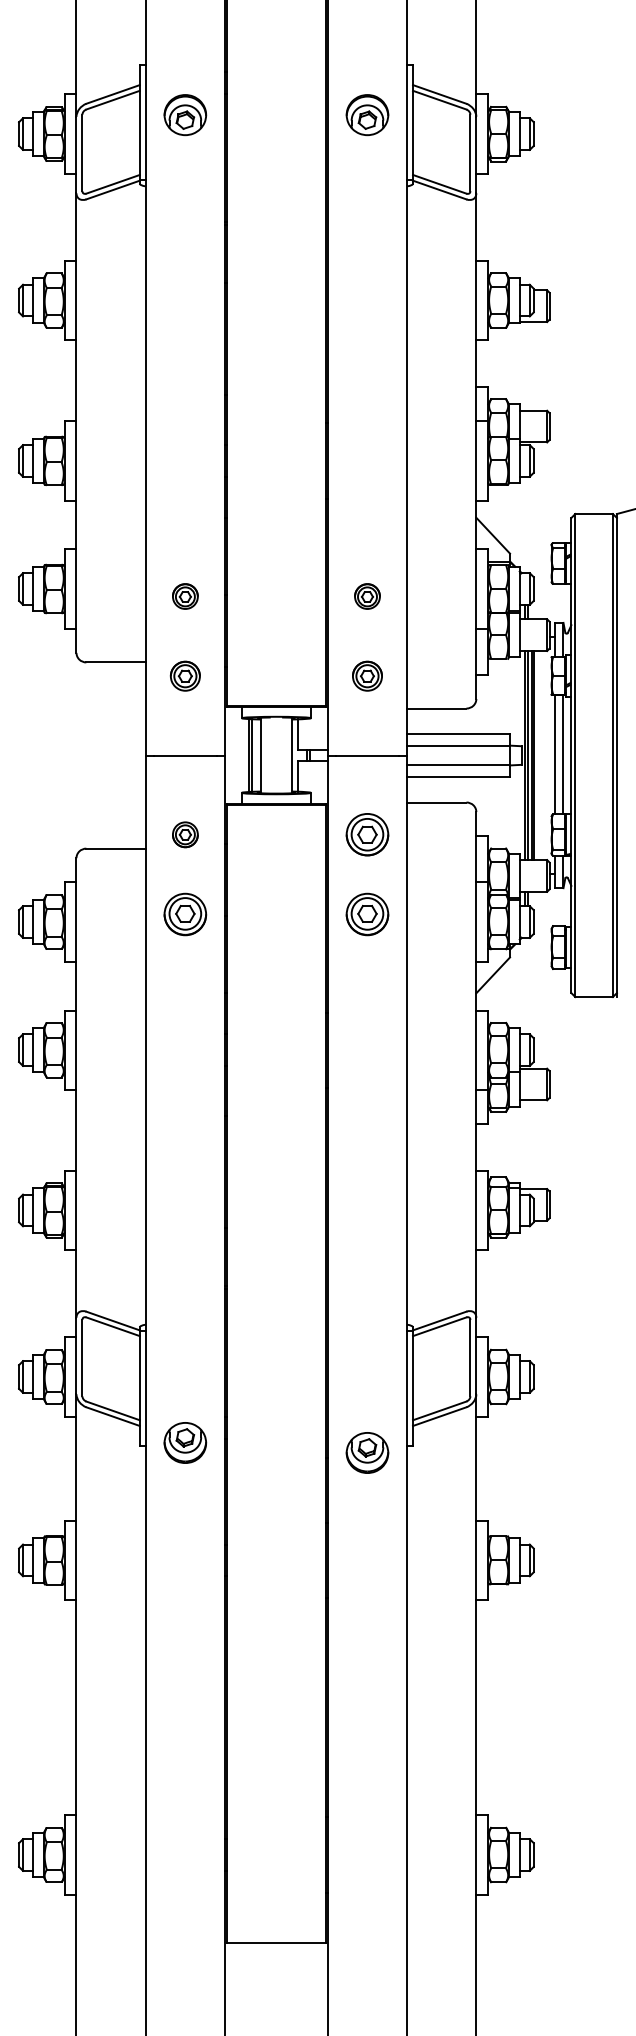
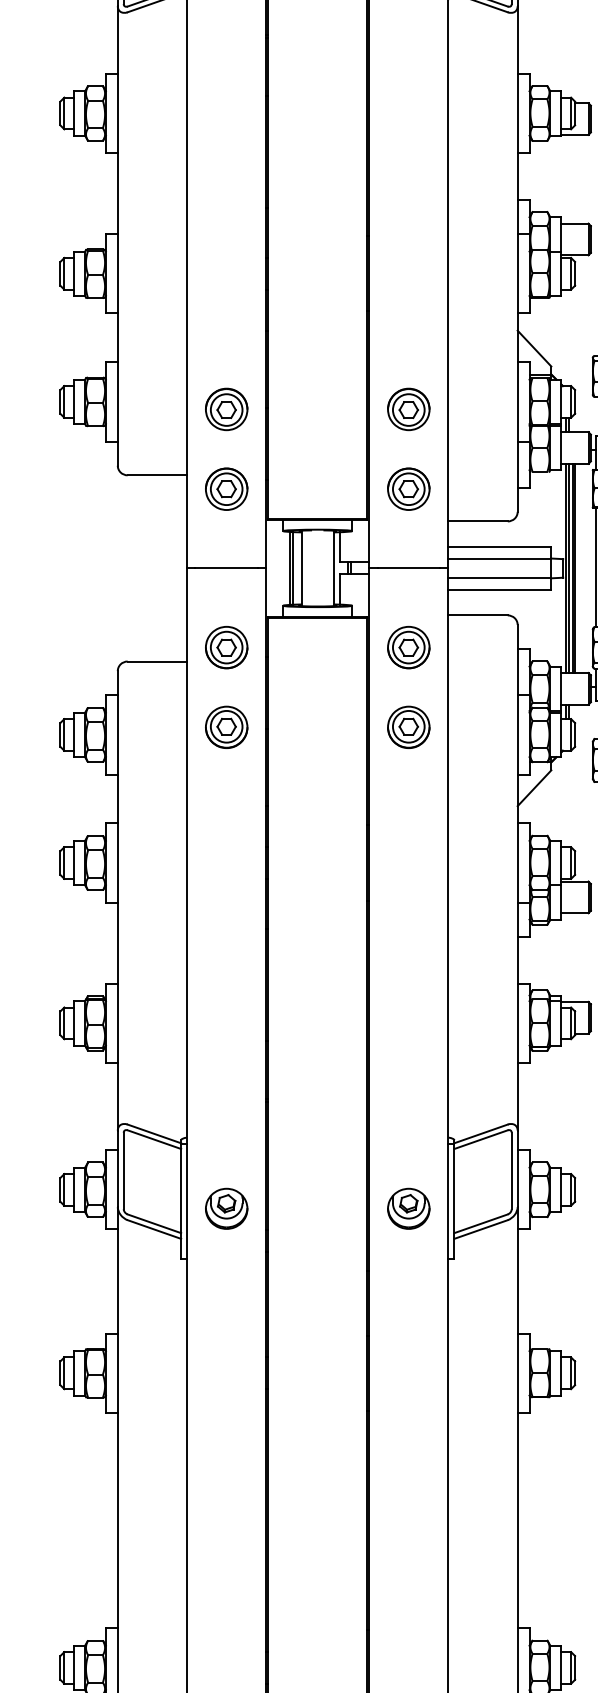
part: (185, 596) -> (226, 409), size x1.67
part: (367, 596) -> (408, 409), size x1.67
part: (185, 675) -> (226, 488), size x1.43
part: (367, 675) -> (408, 488), size x1.43
part: (185, 834) -> (226, 647), size x1.67
part: (185, 1442) -> (226, 1208), moved
part: (367, 1452) -> (408, 1208), moved

